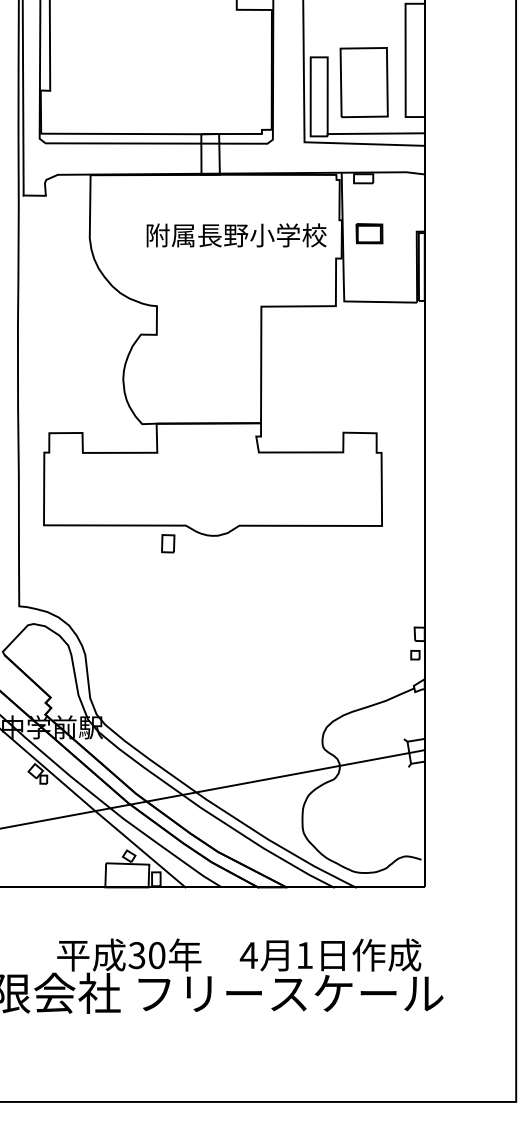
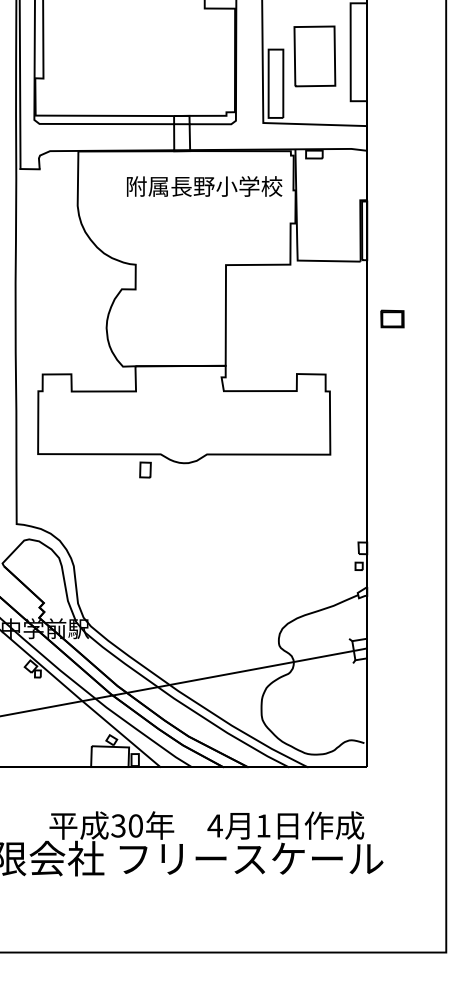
part: (363, 82) -> (314, 56), moved
line: (376, 133) -> (325, 115), removed
part: (369, 233) -> (392, 318), moved
text: (236, 235) -> (204, 186), moved

